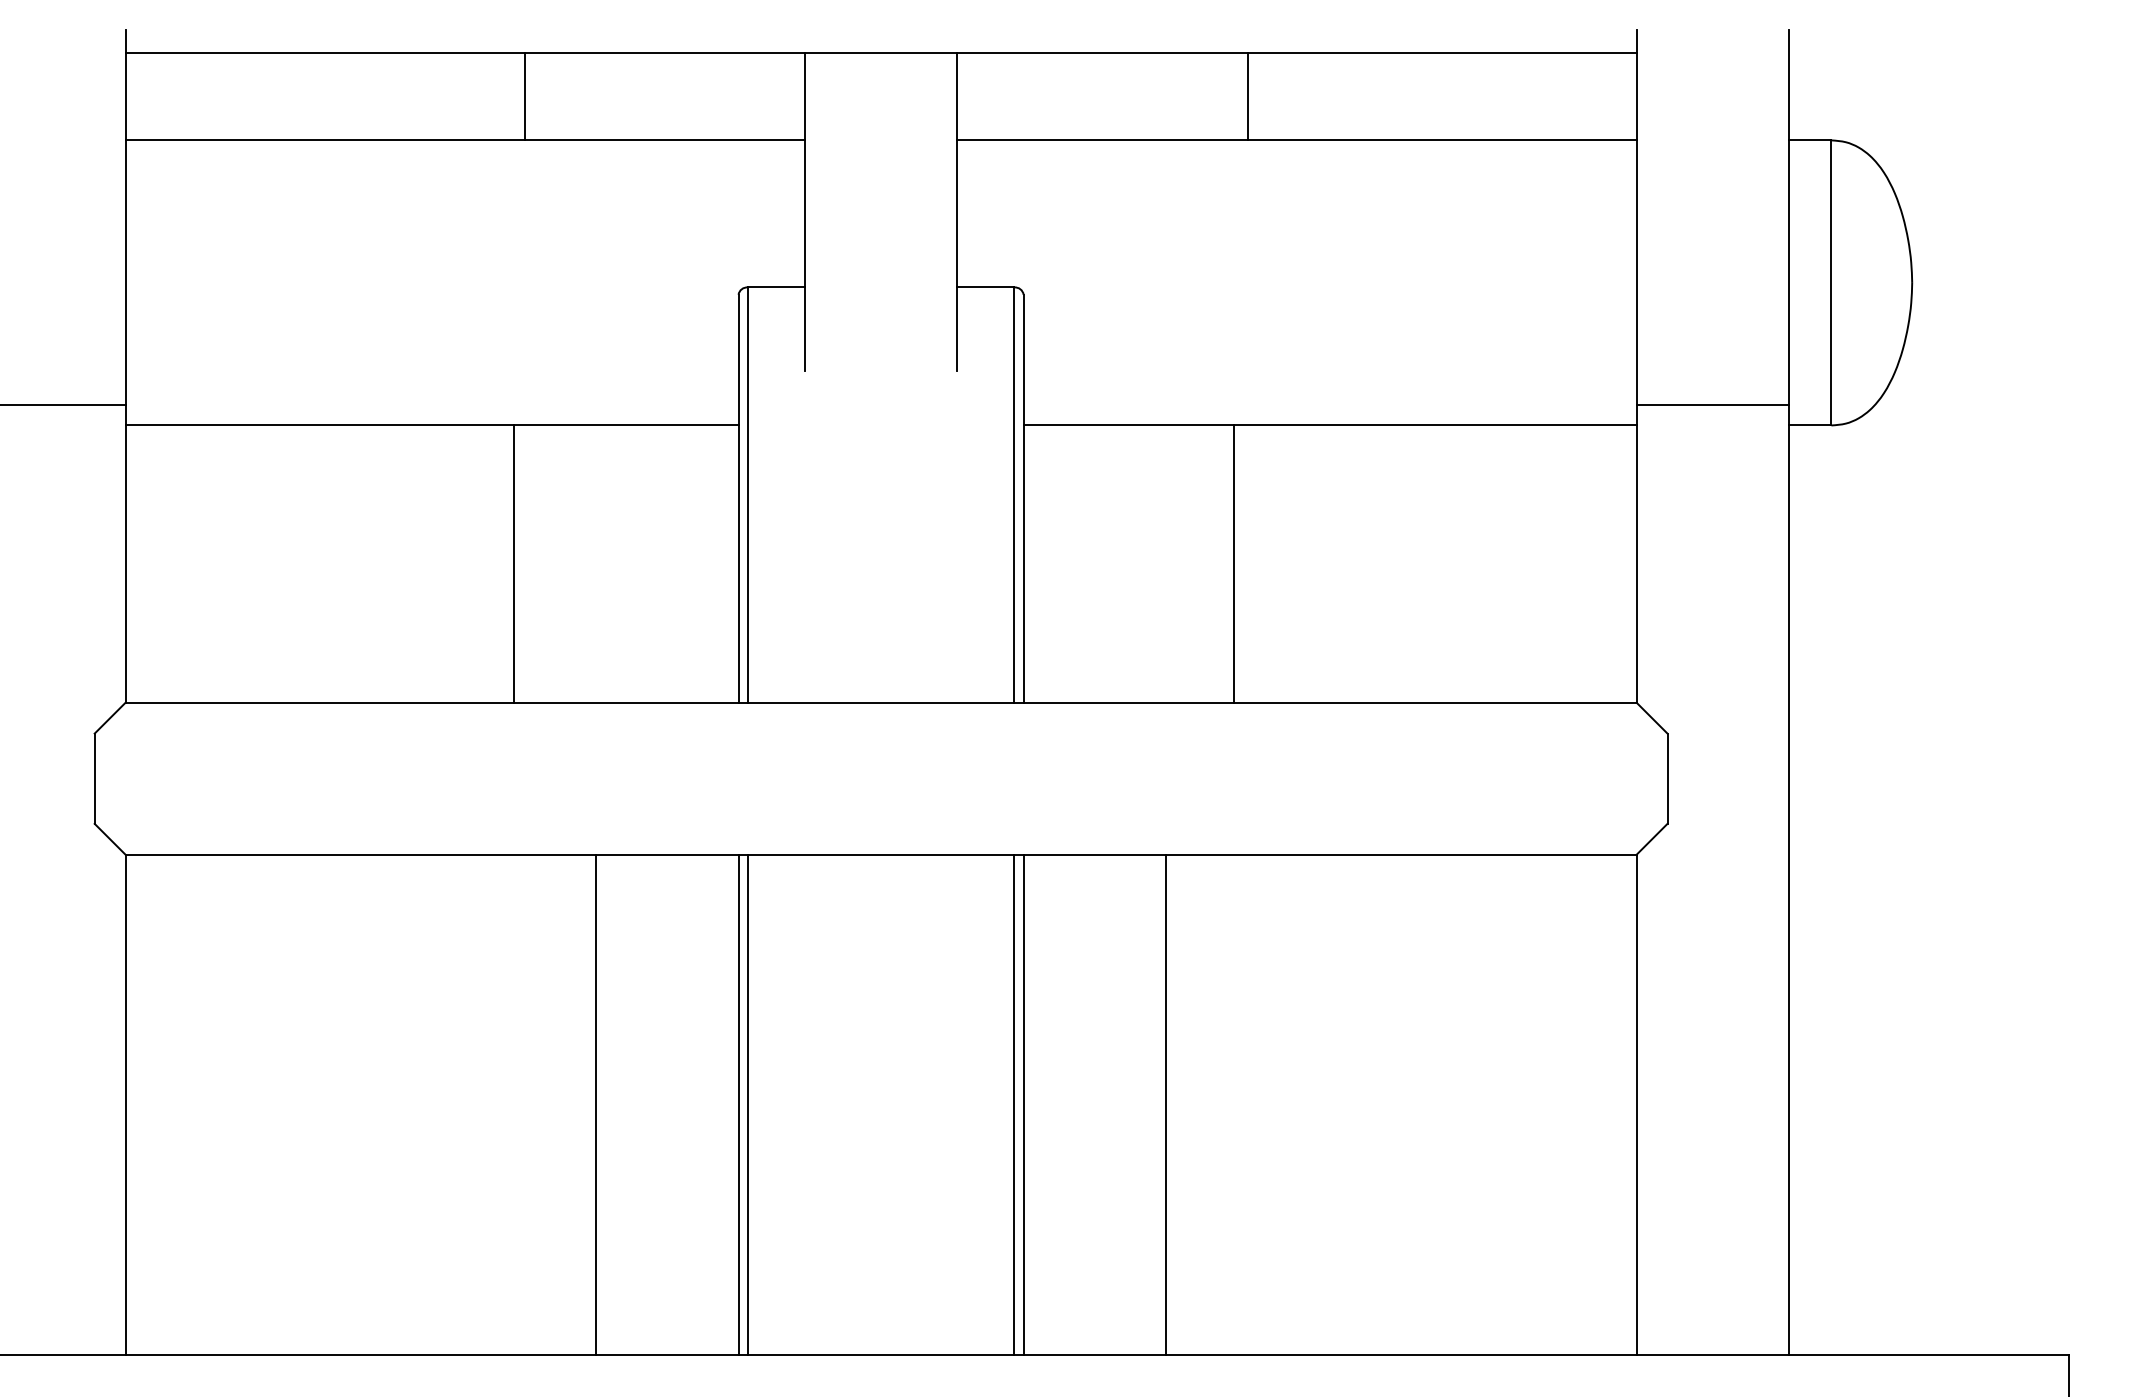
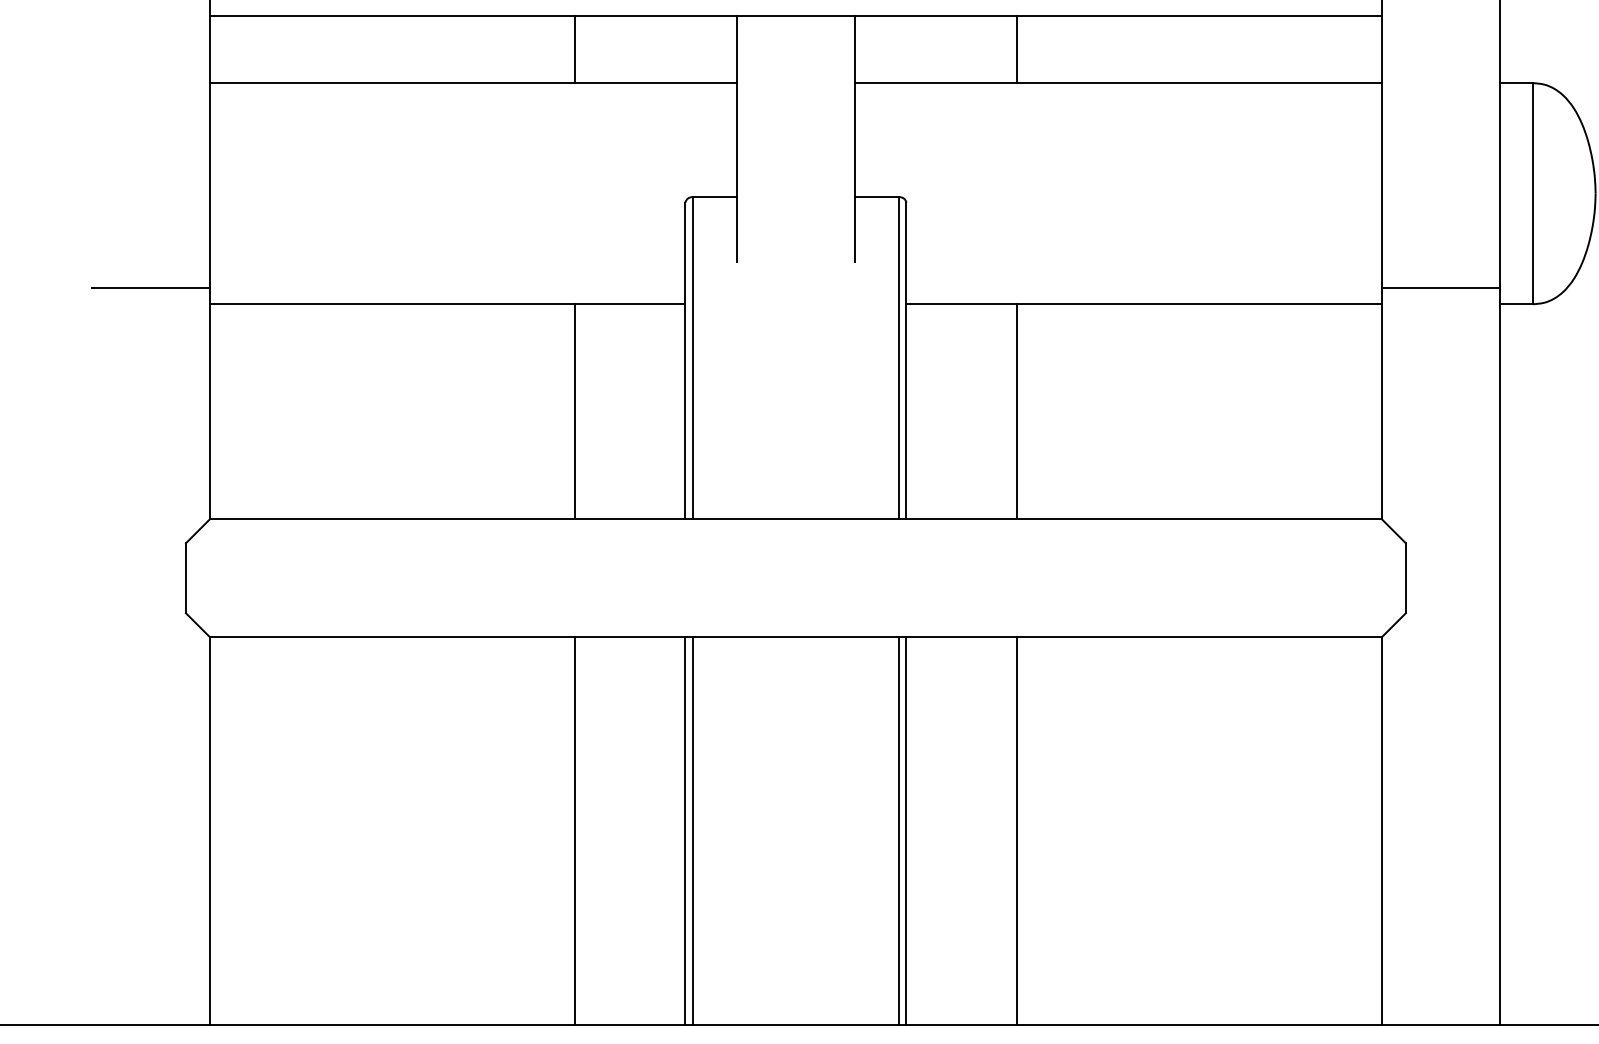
line: (525, 96) -> (575, 49), moved
line: (1248, 96) -> (1017, 49), moved
line: (514, 563) -> (575, 411), moved
line: (1234, 563) -> (1017, 411), moved

